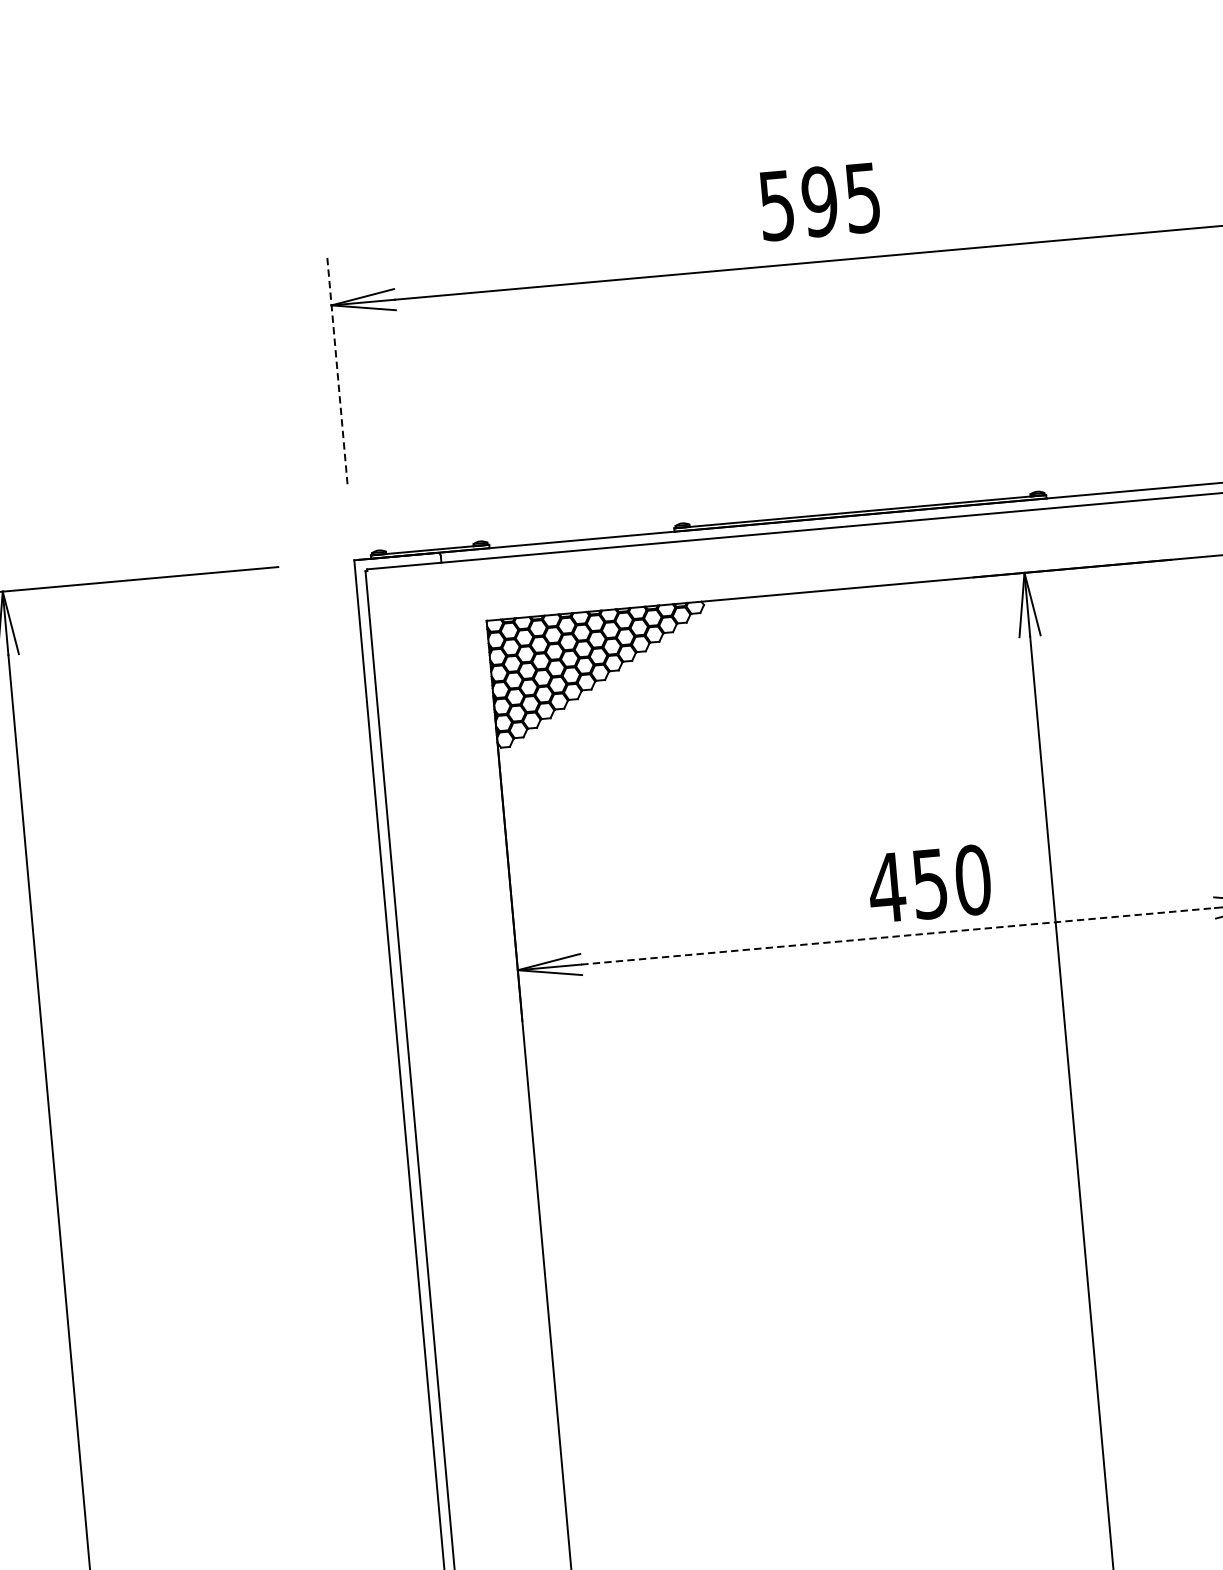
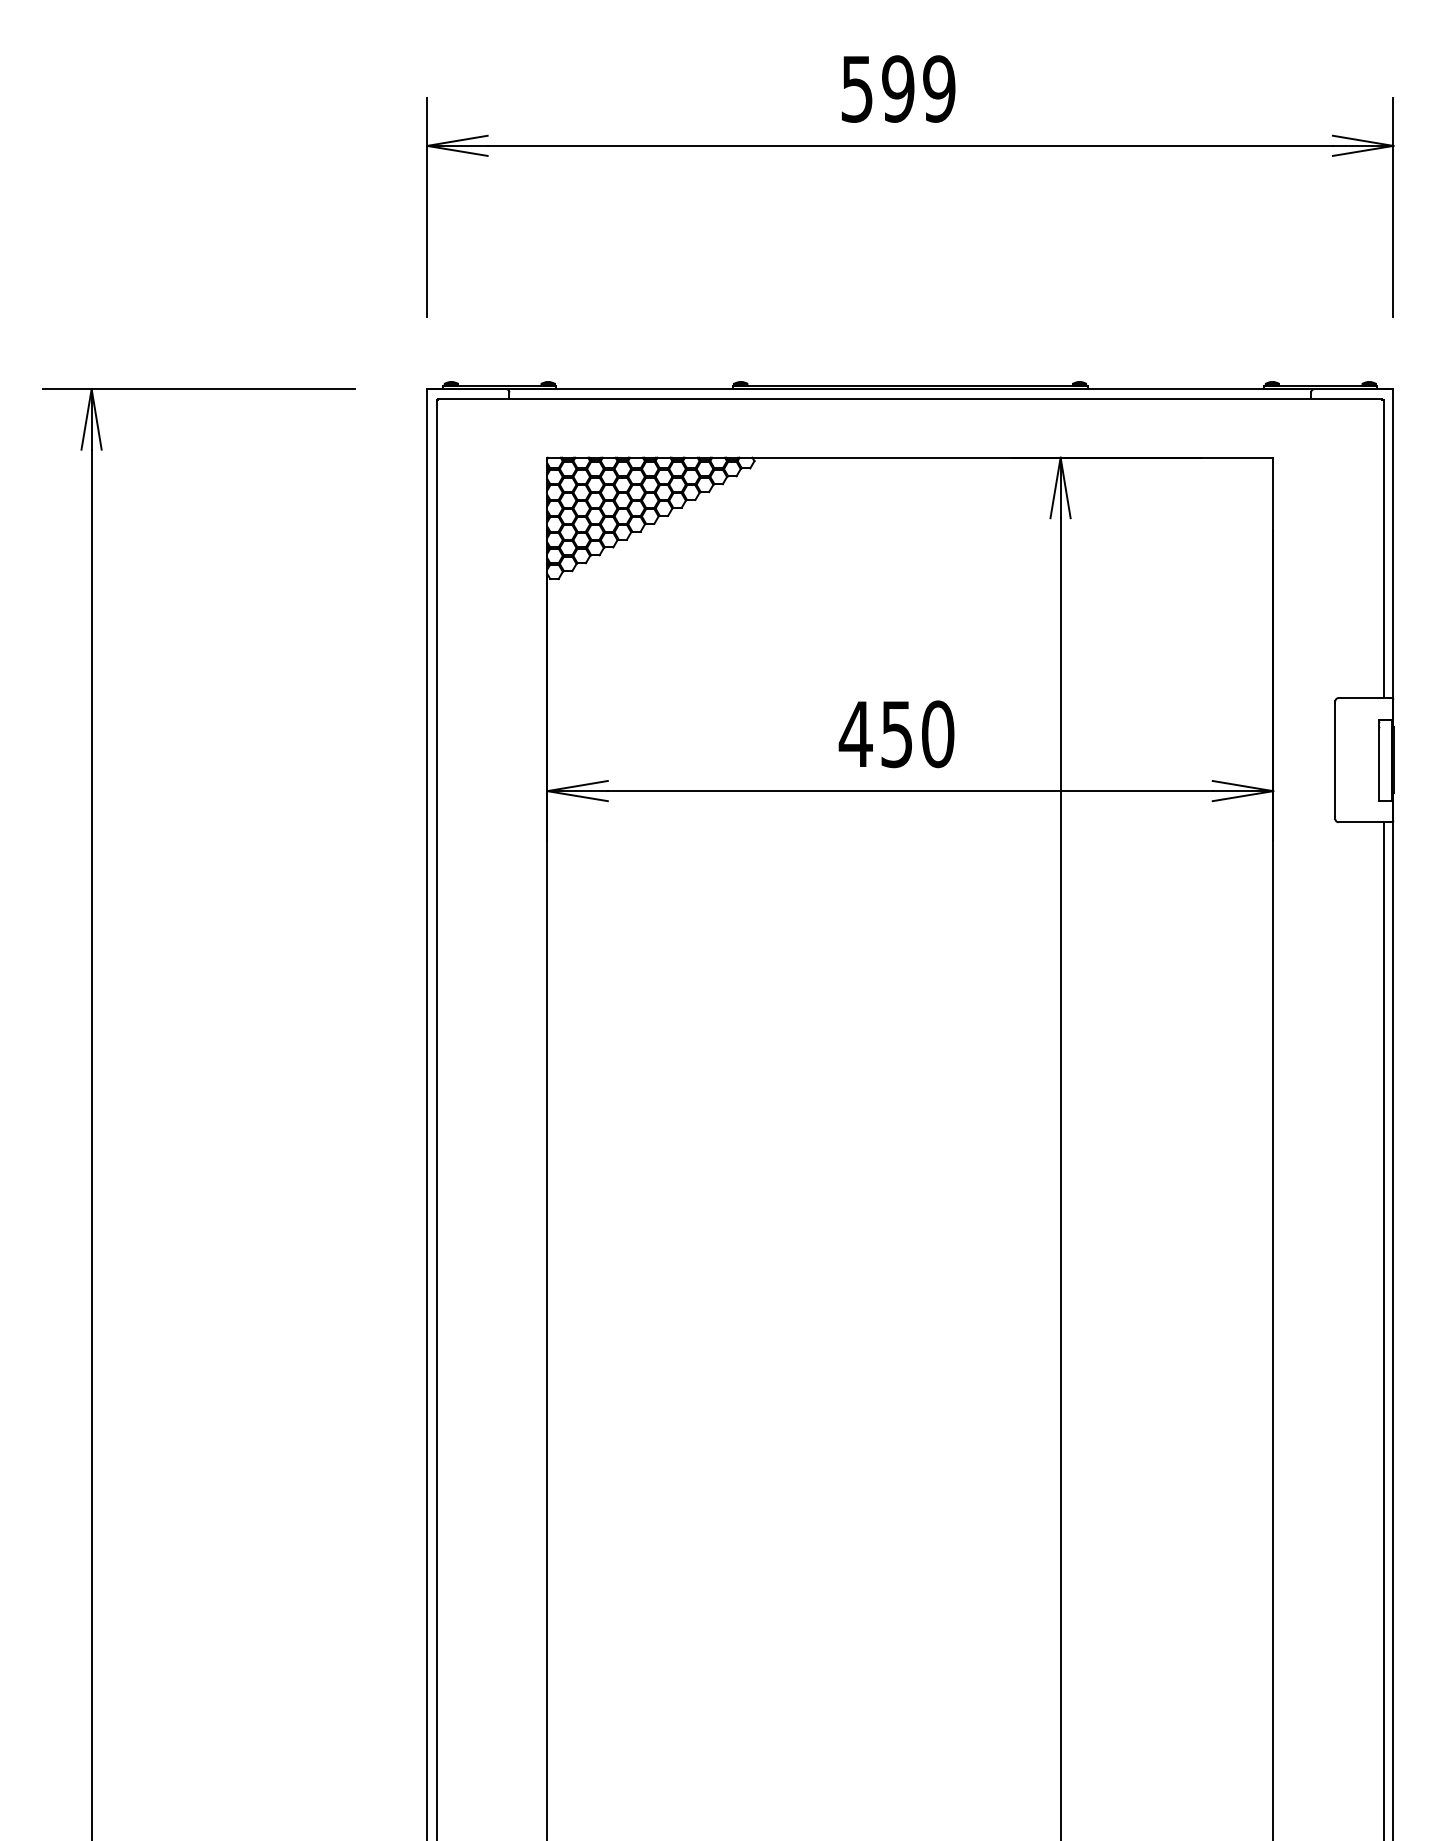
text: (863, 197) -> (939, 88), 595 -> 599
line: (337, 369) -> (427, 207), dashed -> solid
text: (929, 884) -> (896, 734), moved
line: (898, 936) -> (910, 791), dashed -> solid

